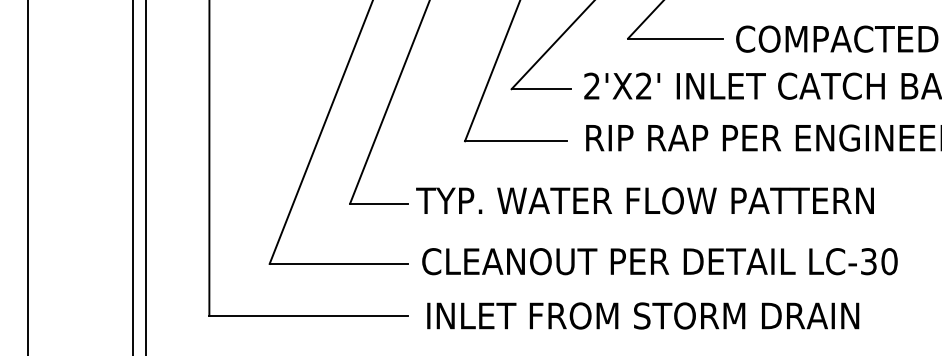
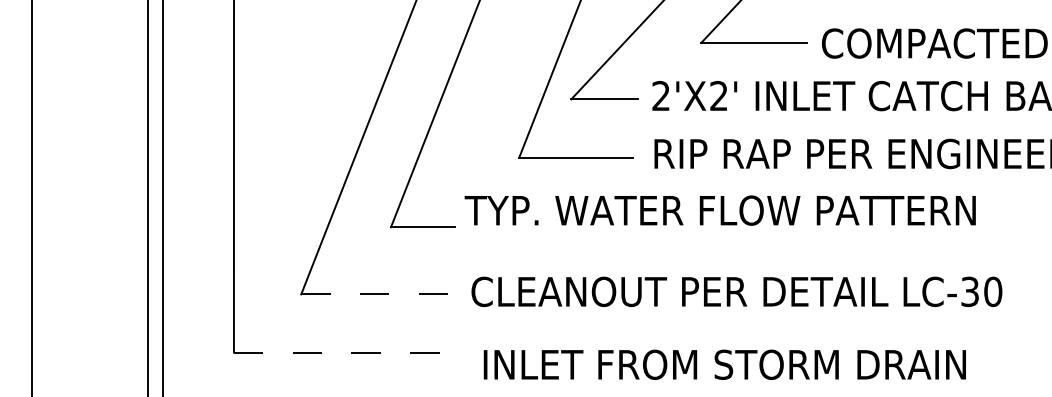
text: (644, 200) -> (719, 210), moved
line: (339, 263) -> (379, 293), solid -> dashed
line: (309, 315) -> (345, 351), solid -> dashed
text: (643, 315) -> (725, 364), moved

